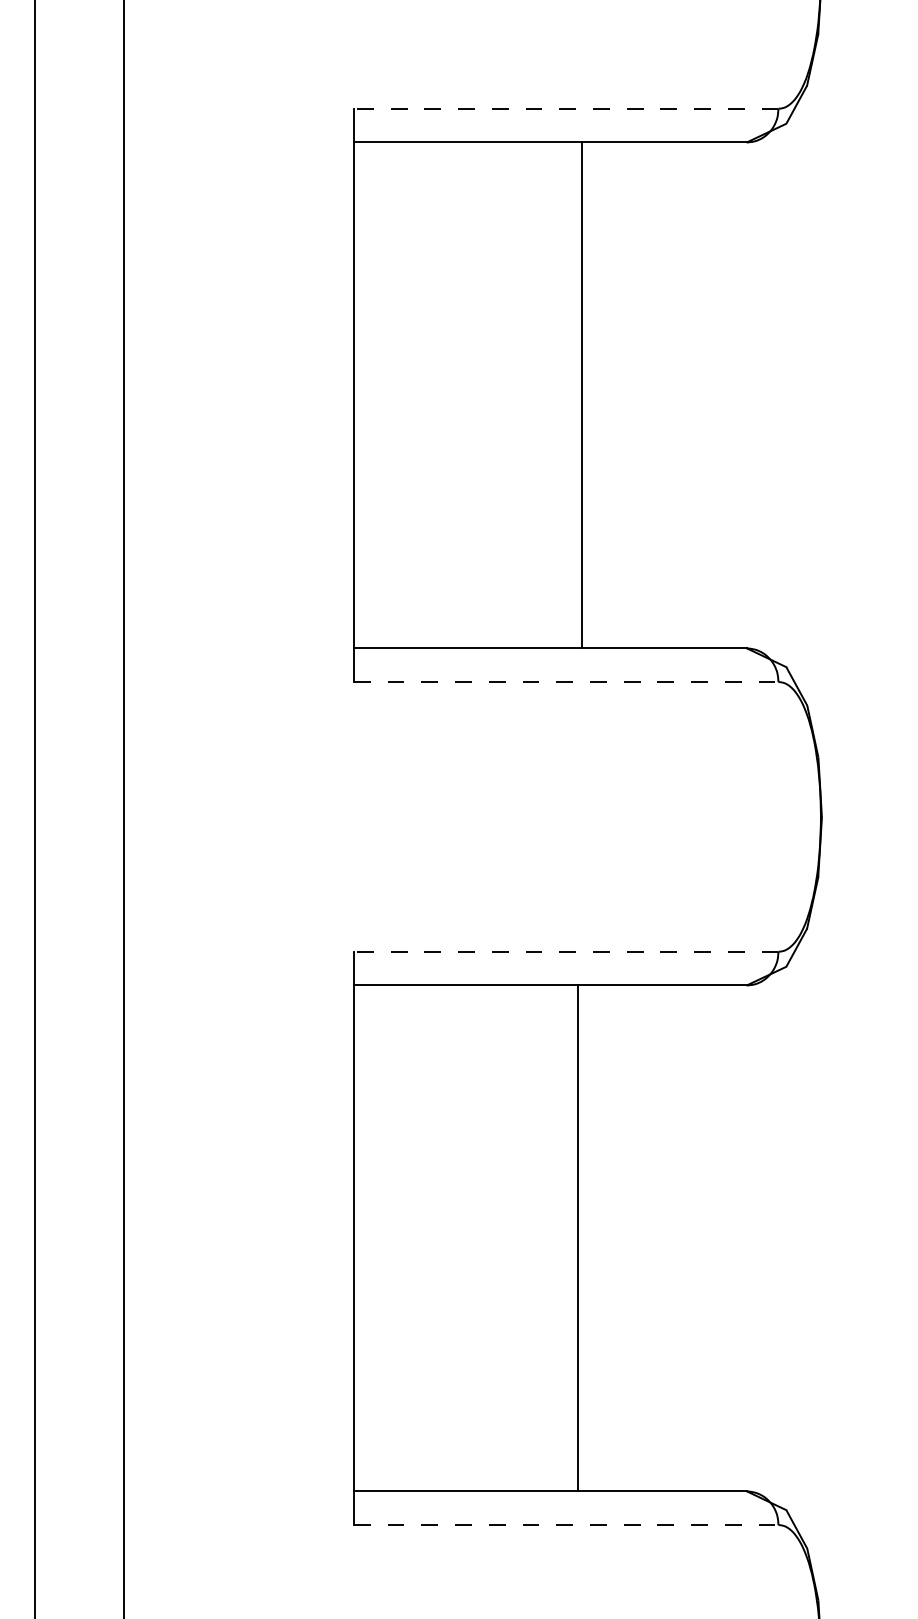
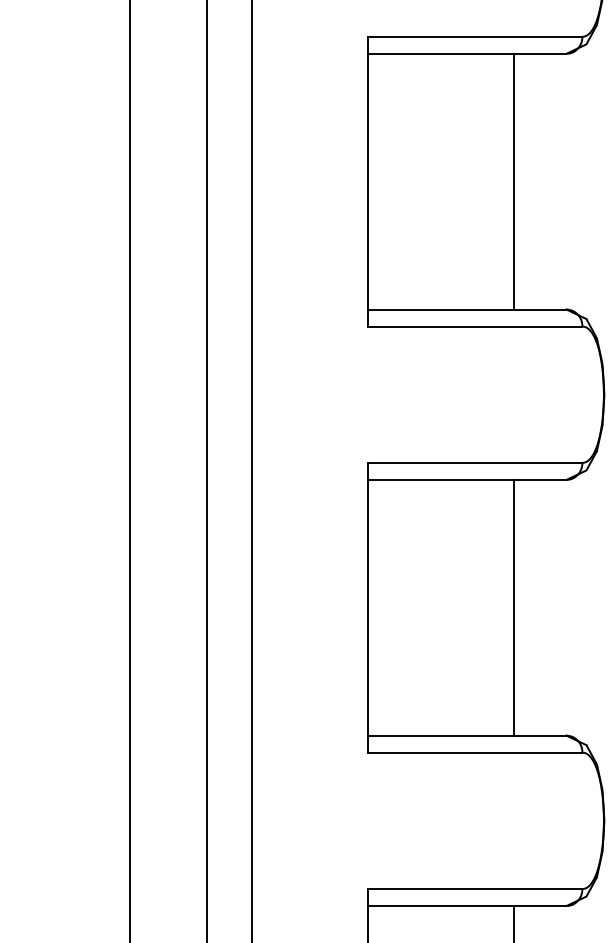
line: (564, 108) -> (474, 36), dashed -> solid
line: (582, 395) -> (514, 181), moved
line: (566, 681) -> (475, 326), dashed -> solid
line: (564, 950) -> (474, 462), dashed -> solid
line: (578, 1237) -> (514, 607), moved
line: (566, 1524) -> (475, 752), dashed -> solid

